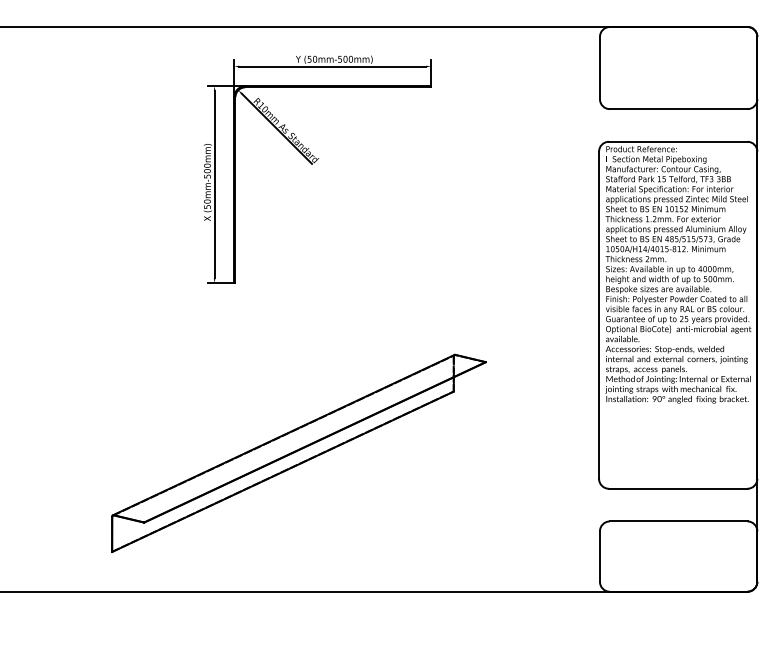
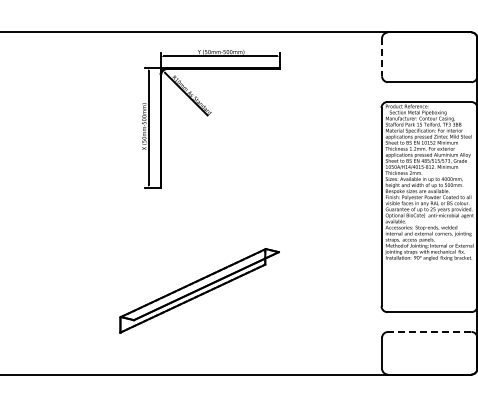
line: (600, 68) -> (382, 57), solid -> dashed
part: (298, 452) -> (199, 290), size x0.7
line: (678, 520) -> (429, 331), solid -> dashed

